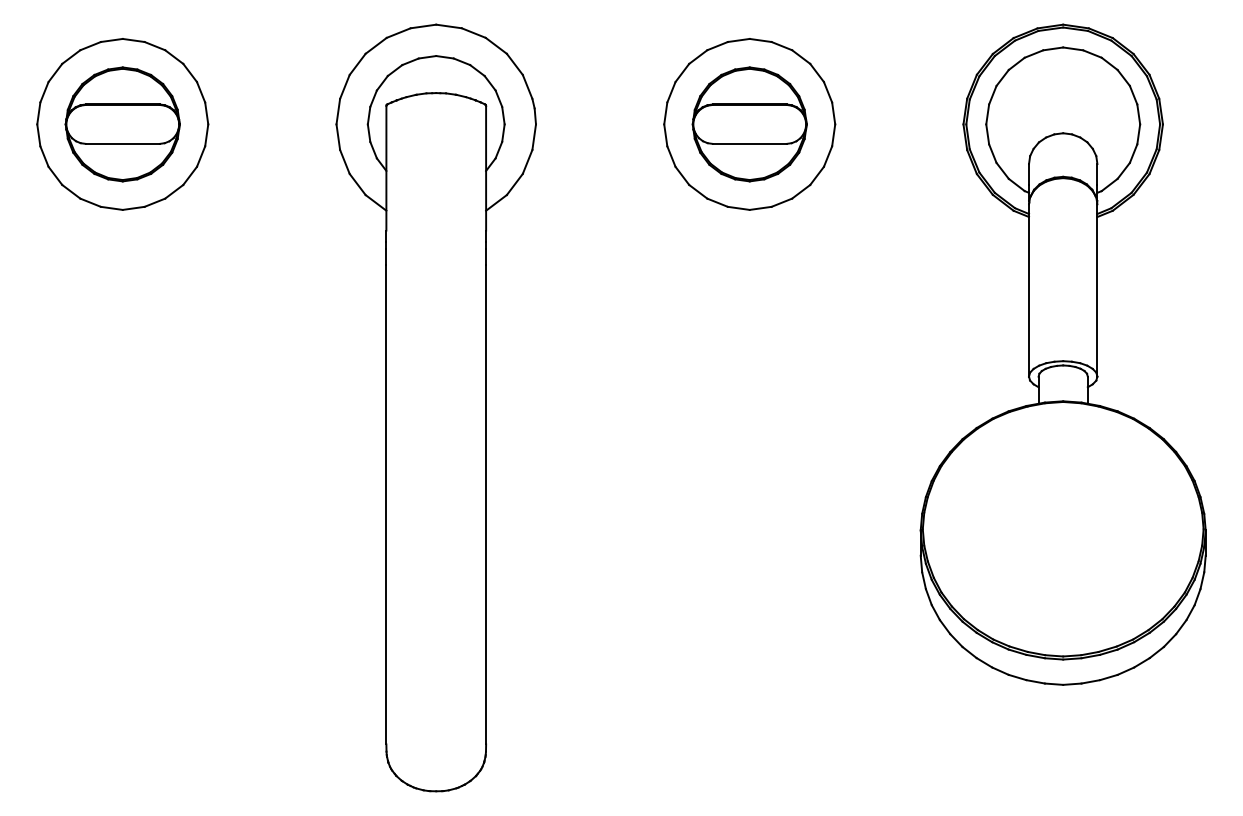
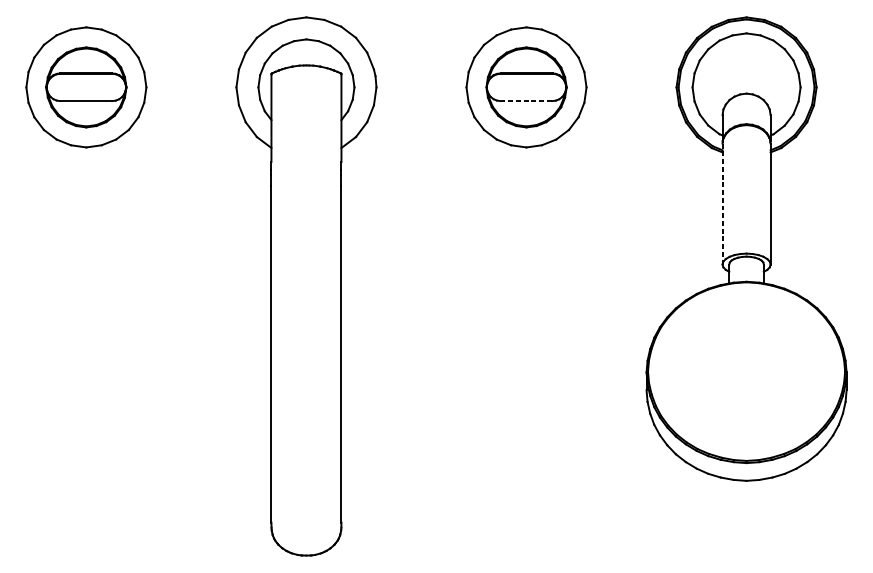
line: (750, 143) -> (527, 100), solid -> dashed
line: (1029, 290) -> (722, 204), solid -> dashed

